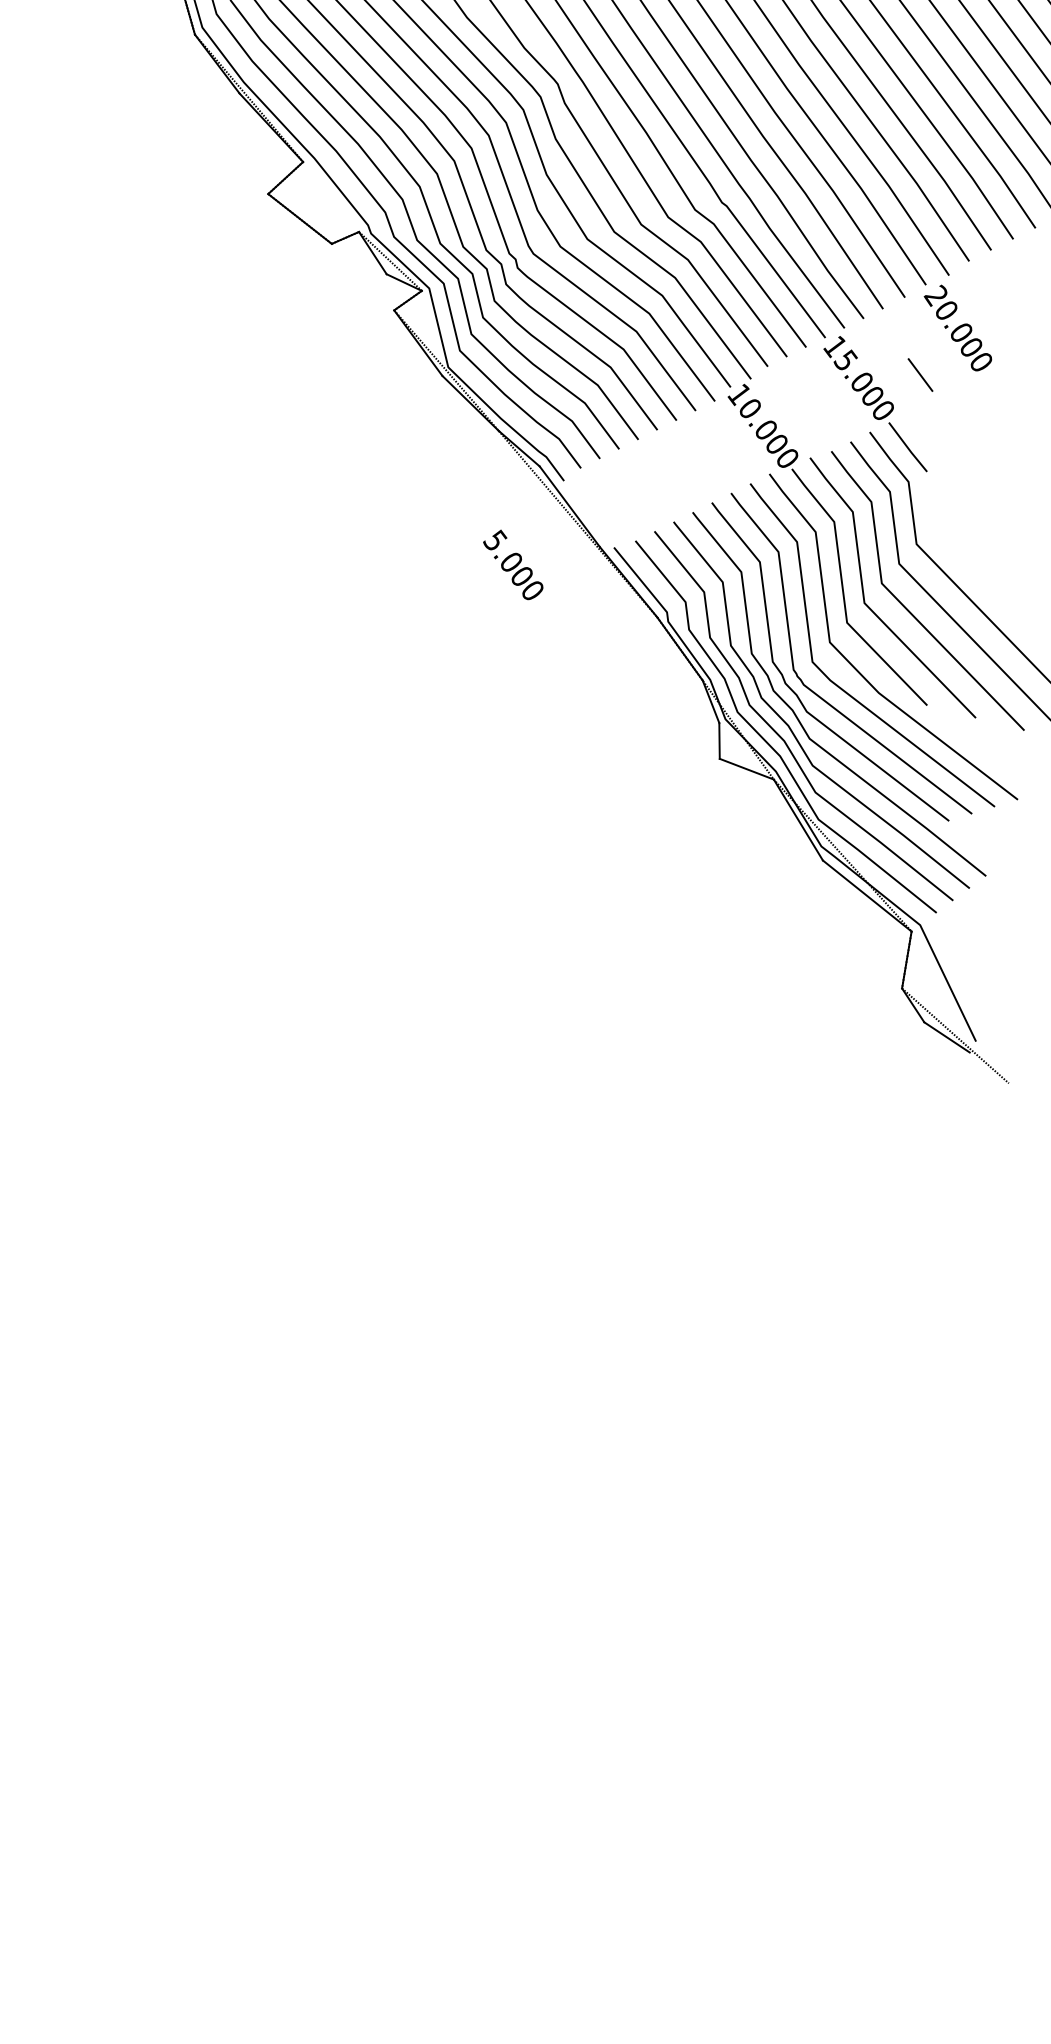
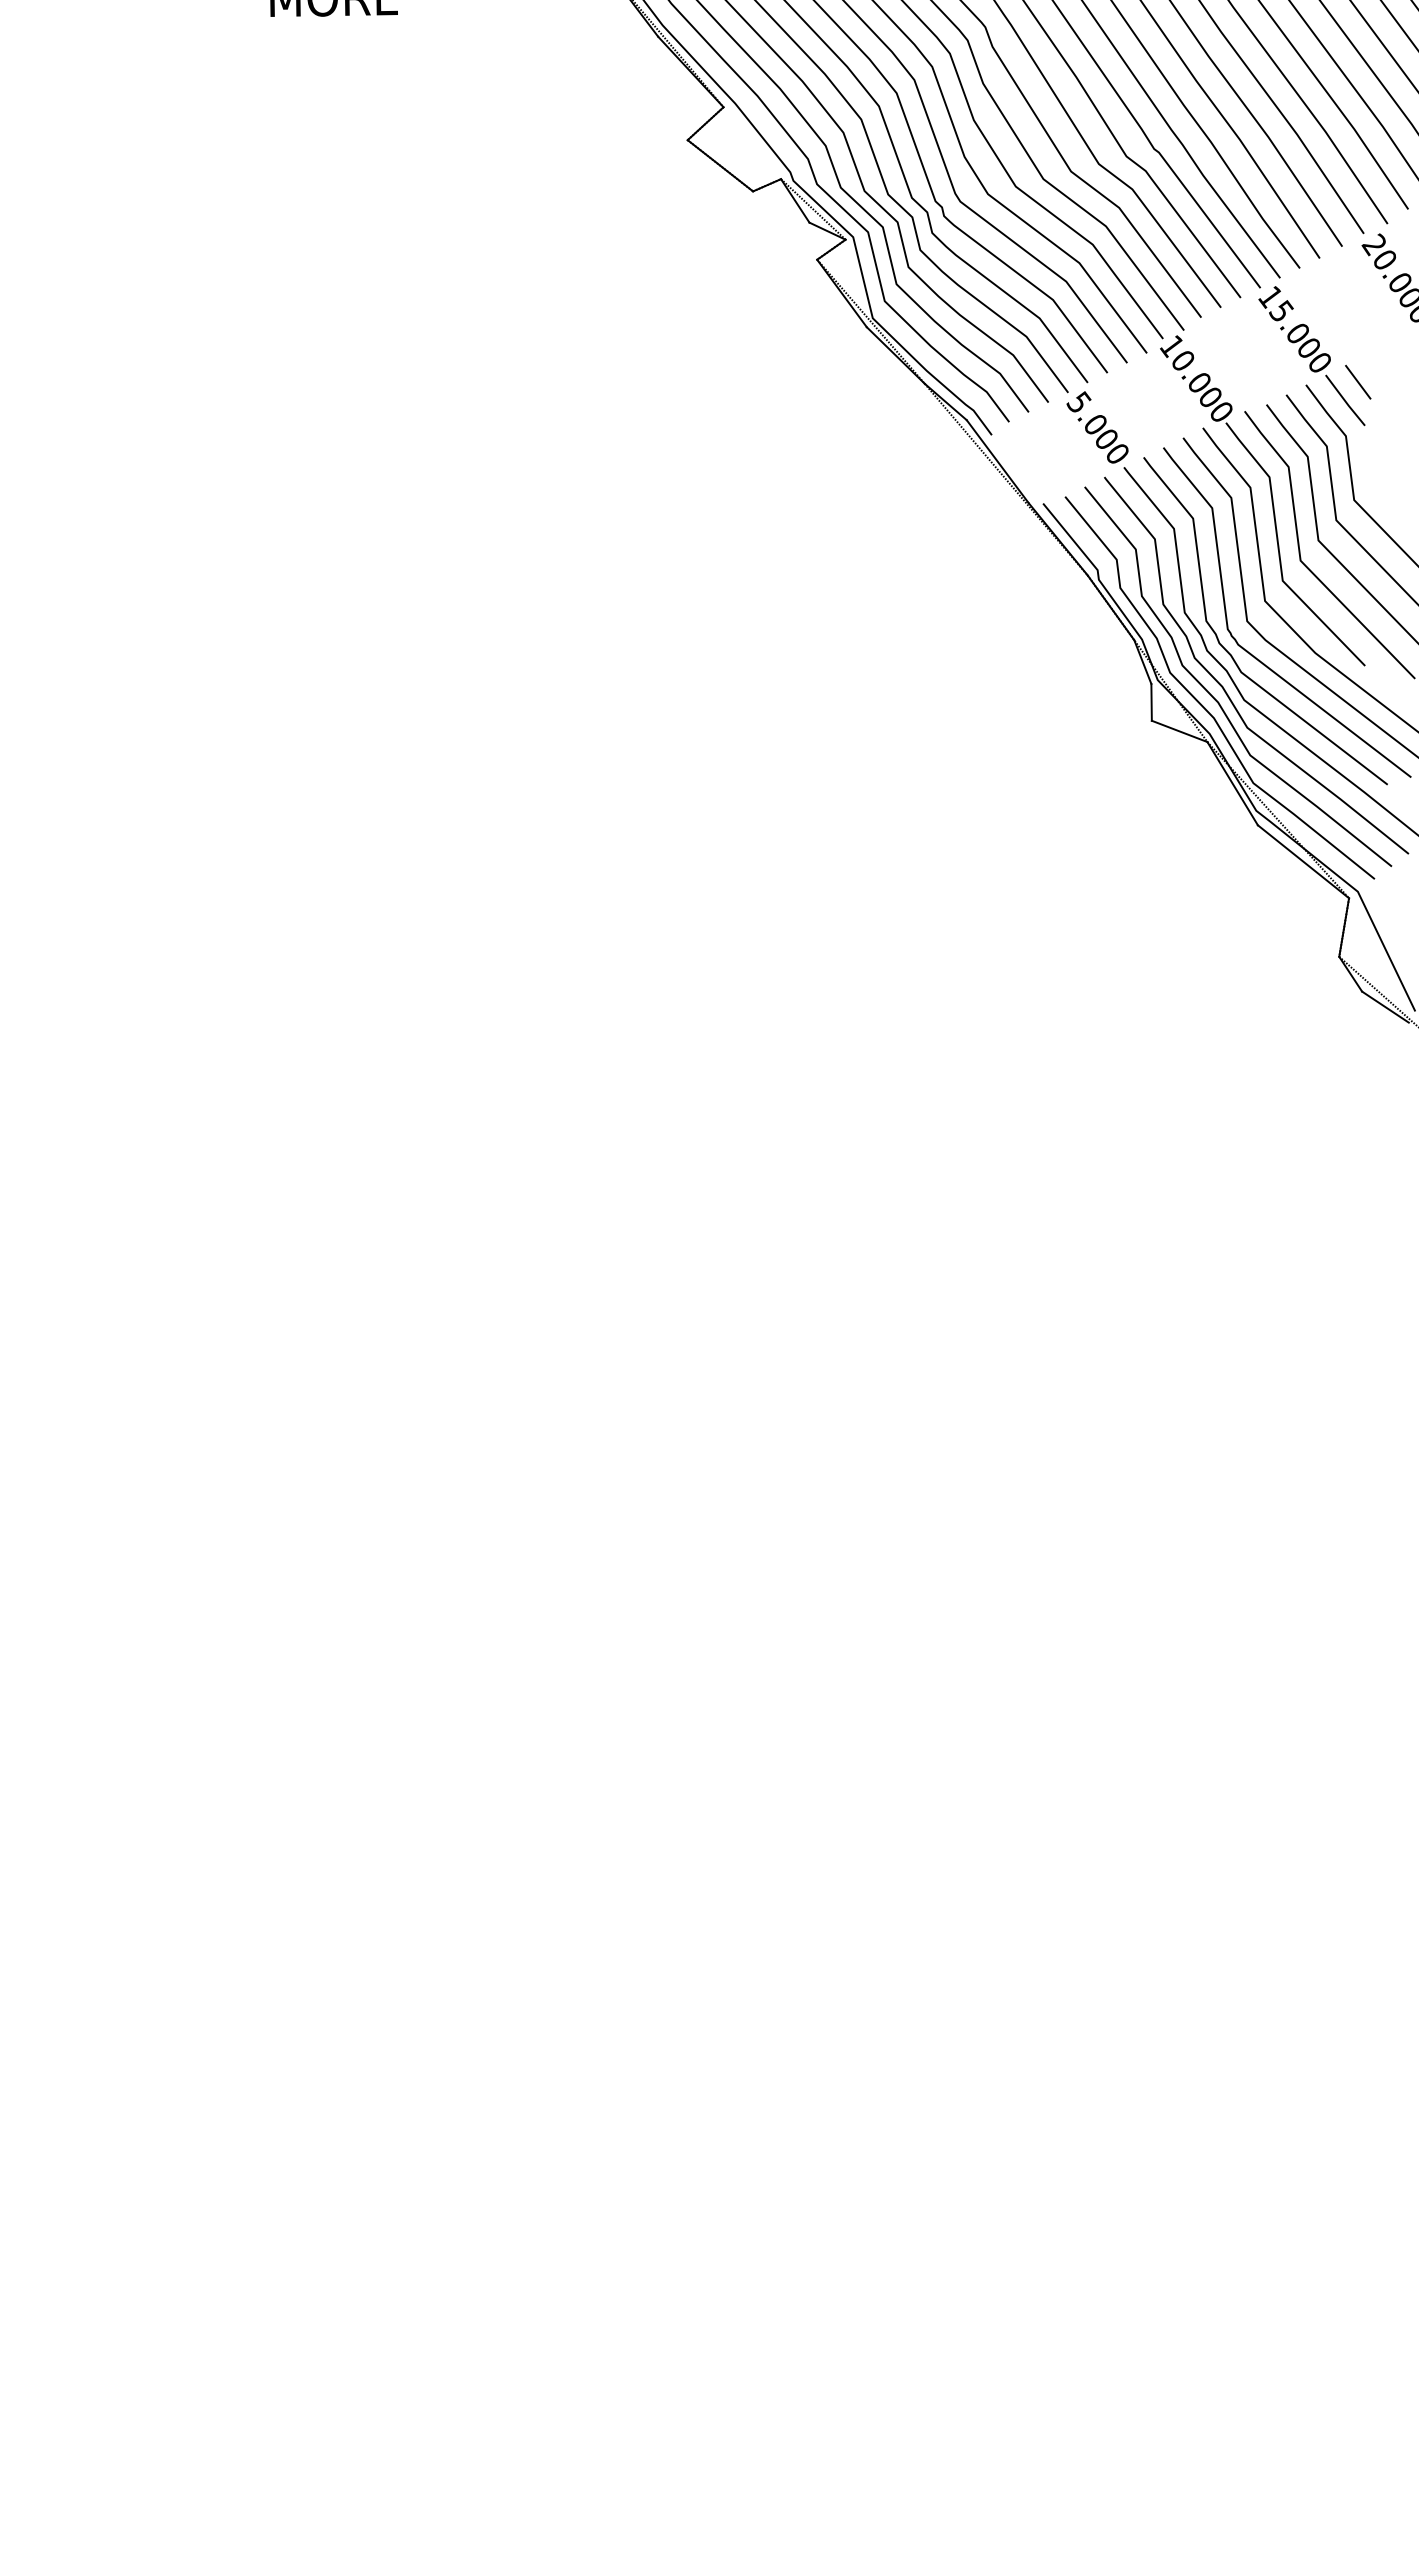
line: (920, 374) -> (1358, 381), moved
text: (513, 564) -> (1097, 427), moved

